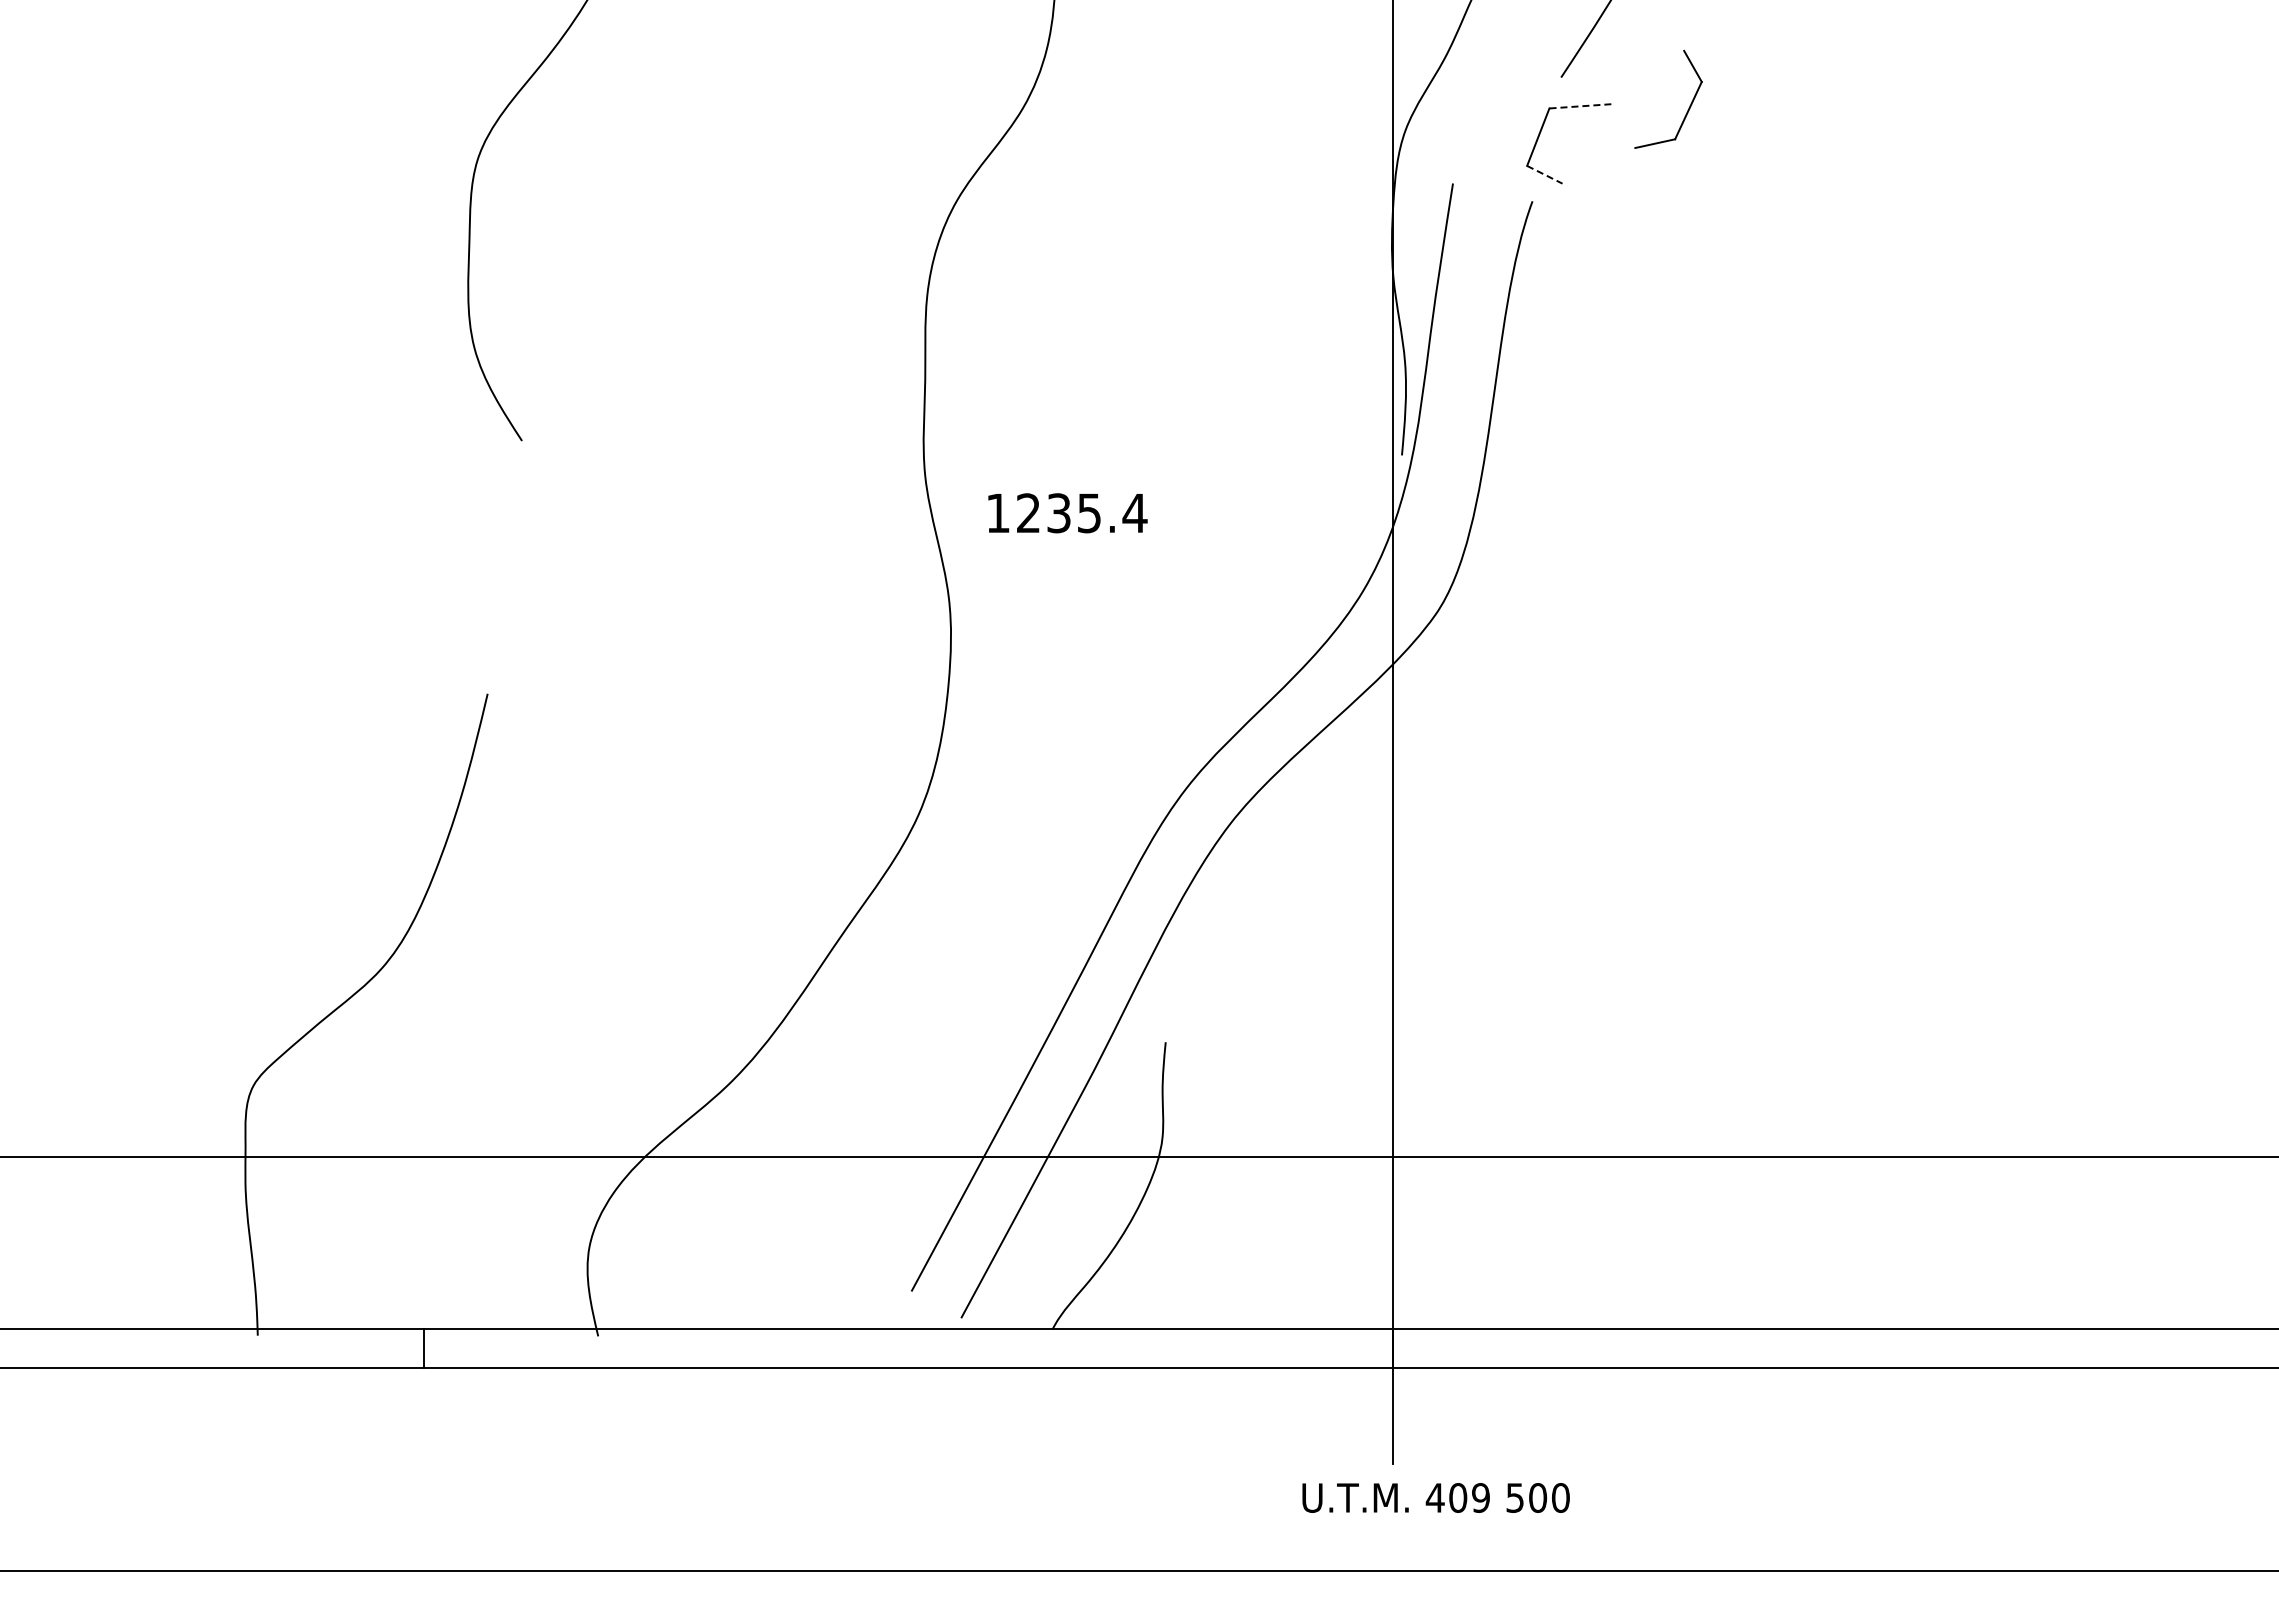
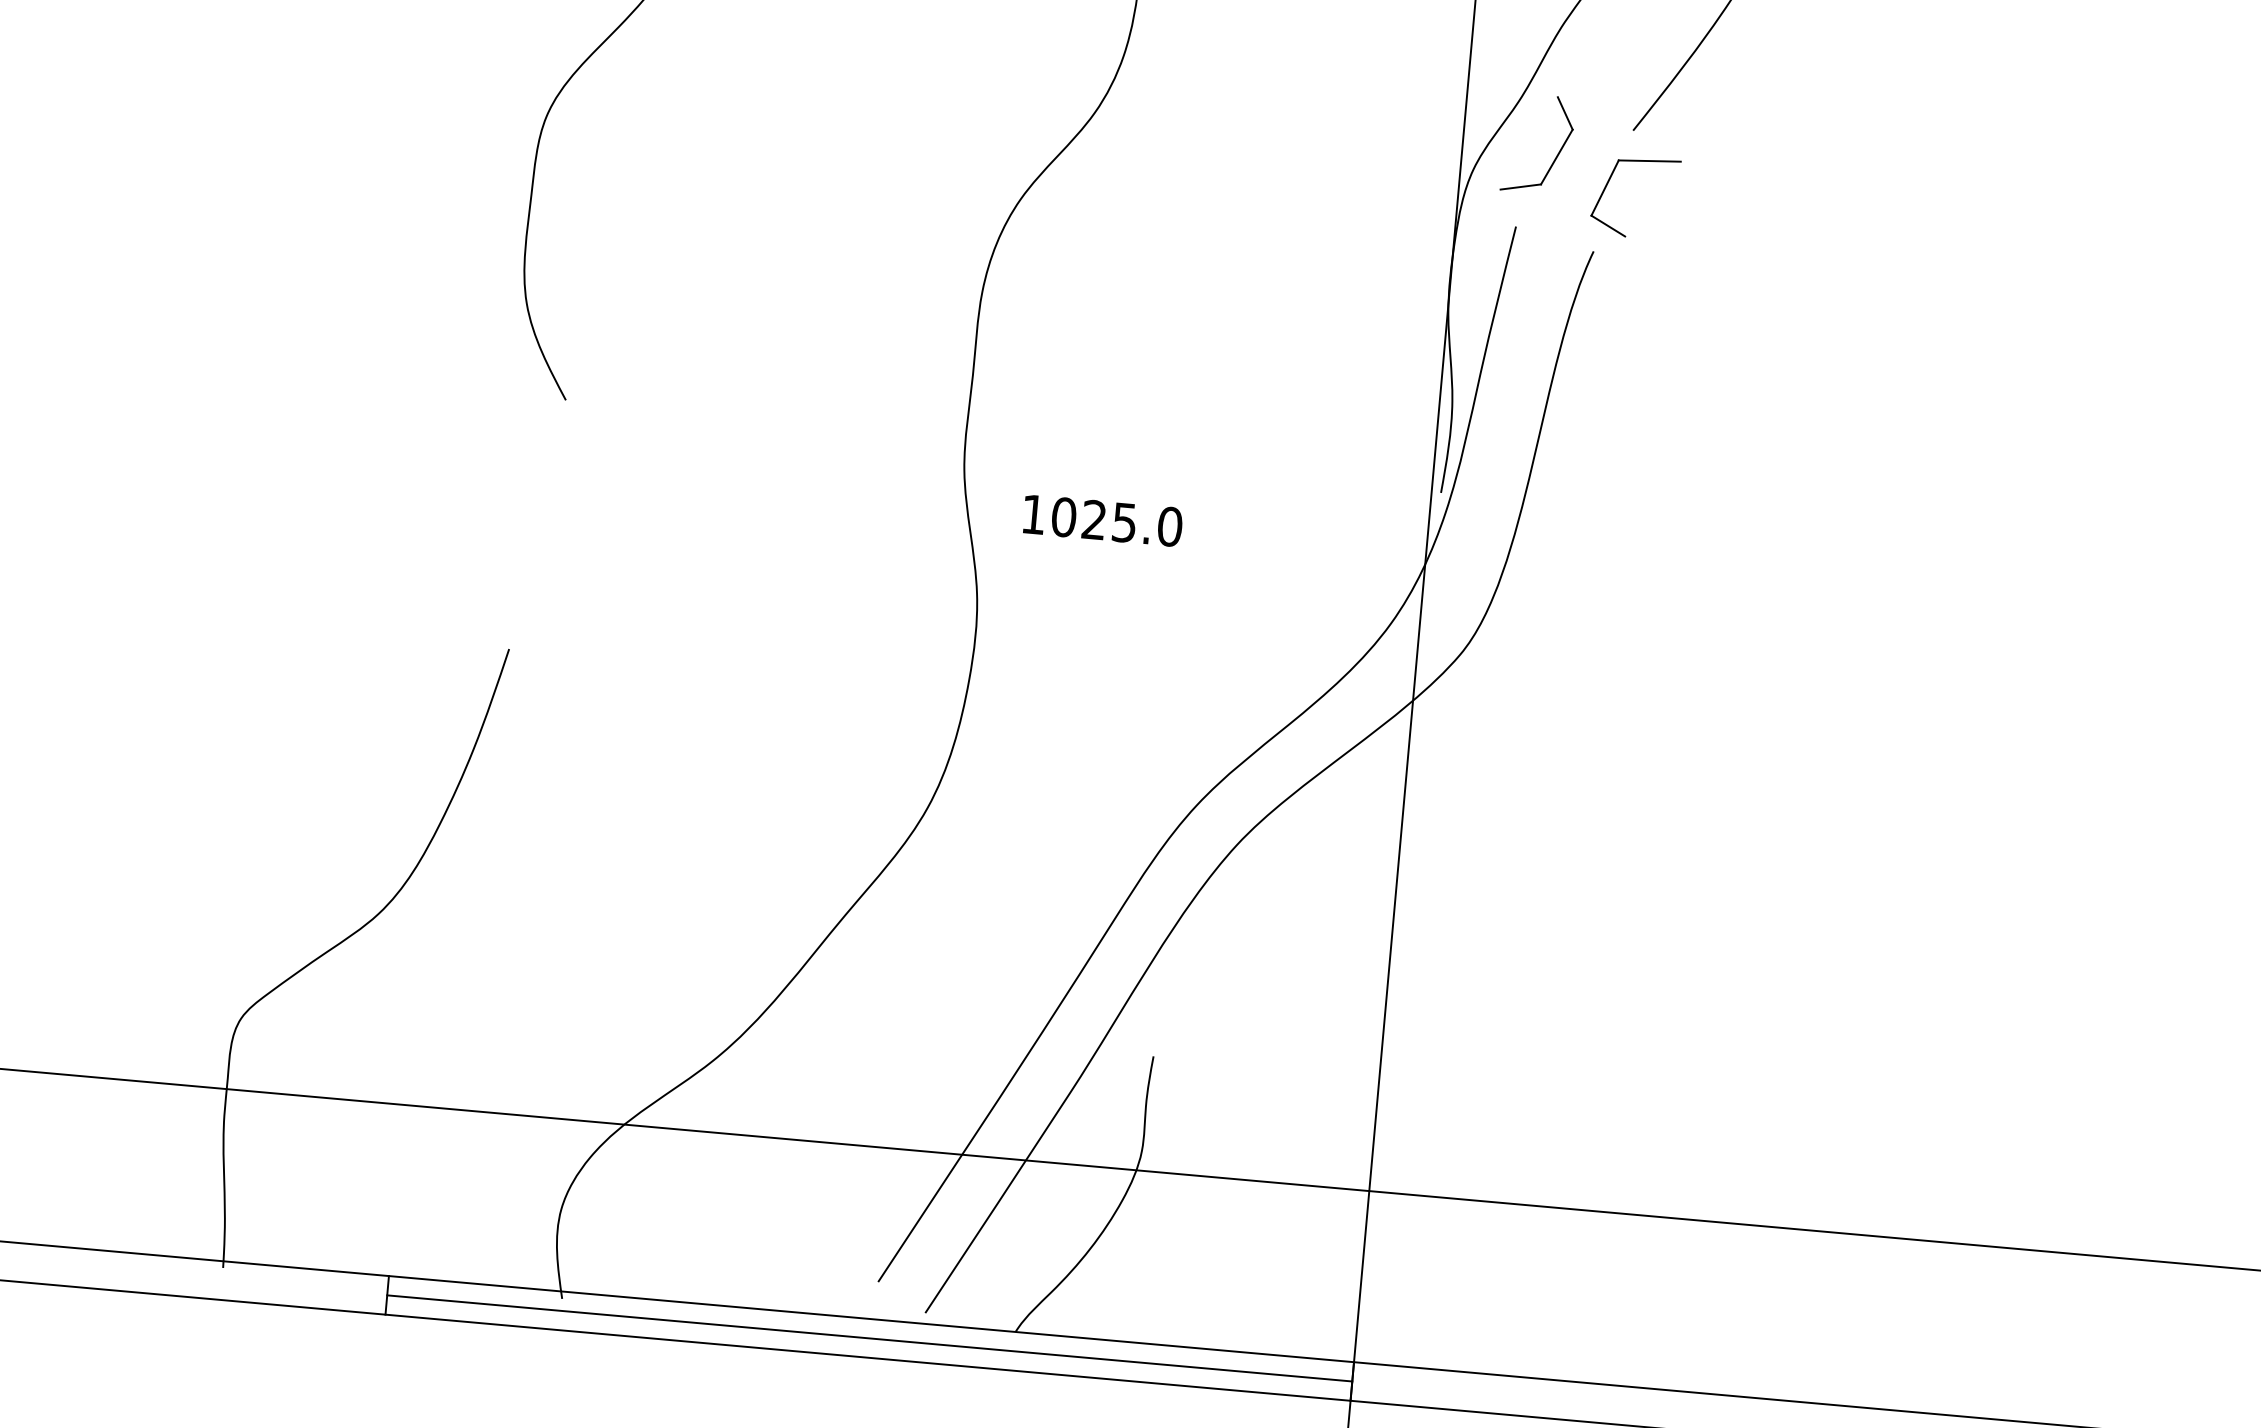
line: (1579, 106) -> (1648, 161), dashed -> solid
part: (1688, 107) -> (1557, 153), moved
line: (1544, 174) -> (1607, 225), dashed -> solid
text: (1081, 513) -> (1116, 522), 1235.4 -> 1025.0
line: (907, 1348) -> (869, 1338), added

